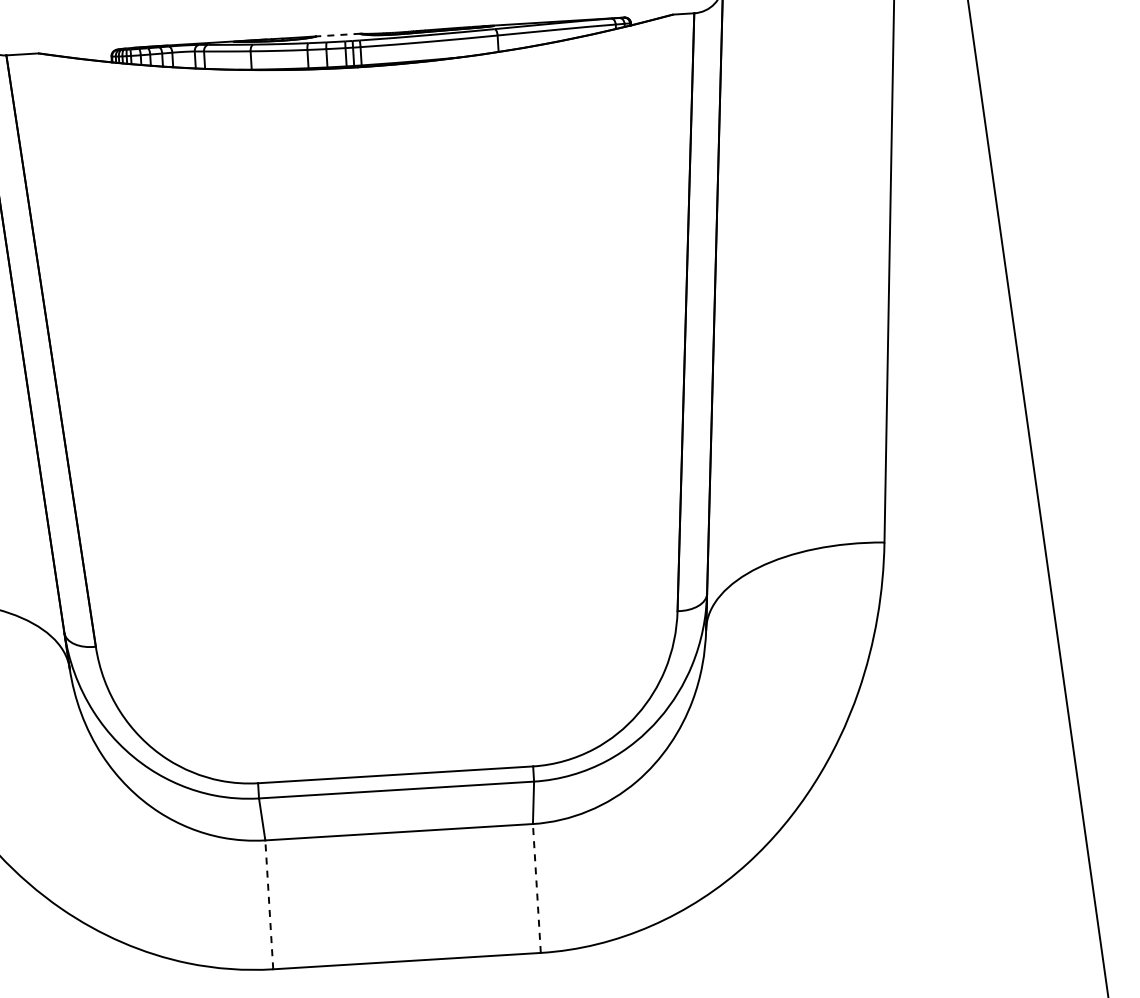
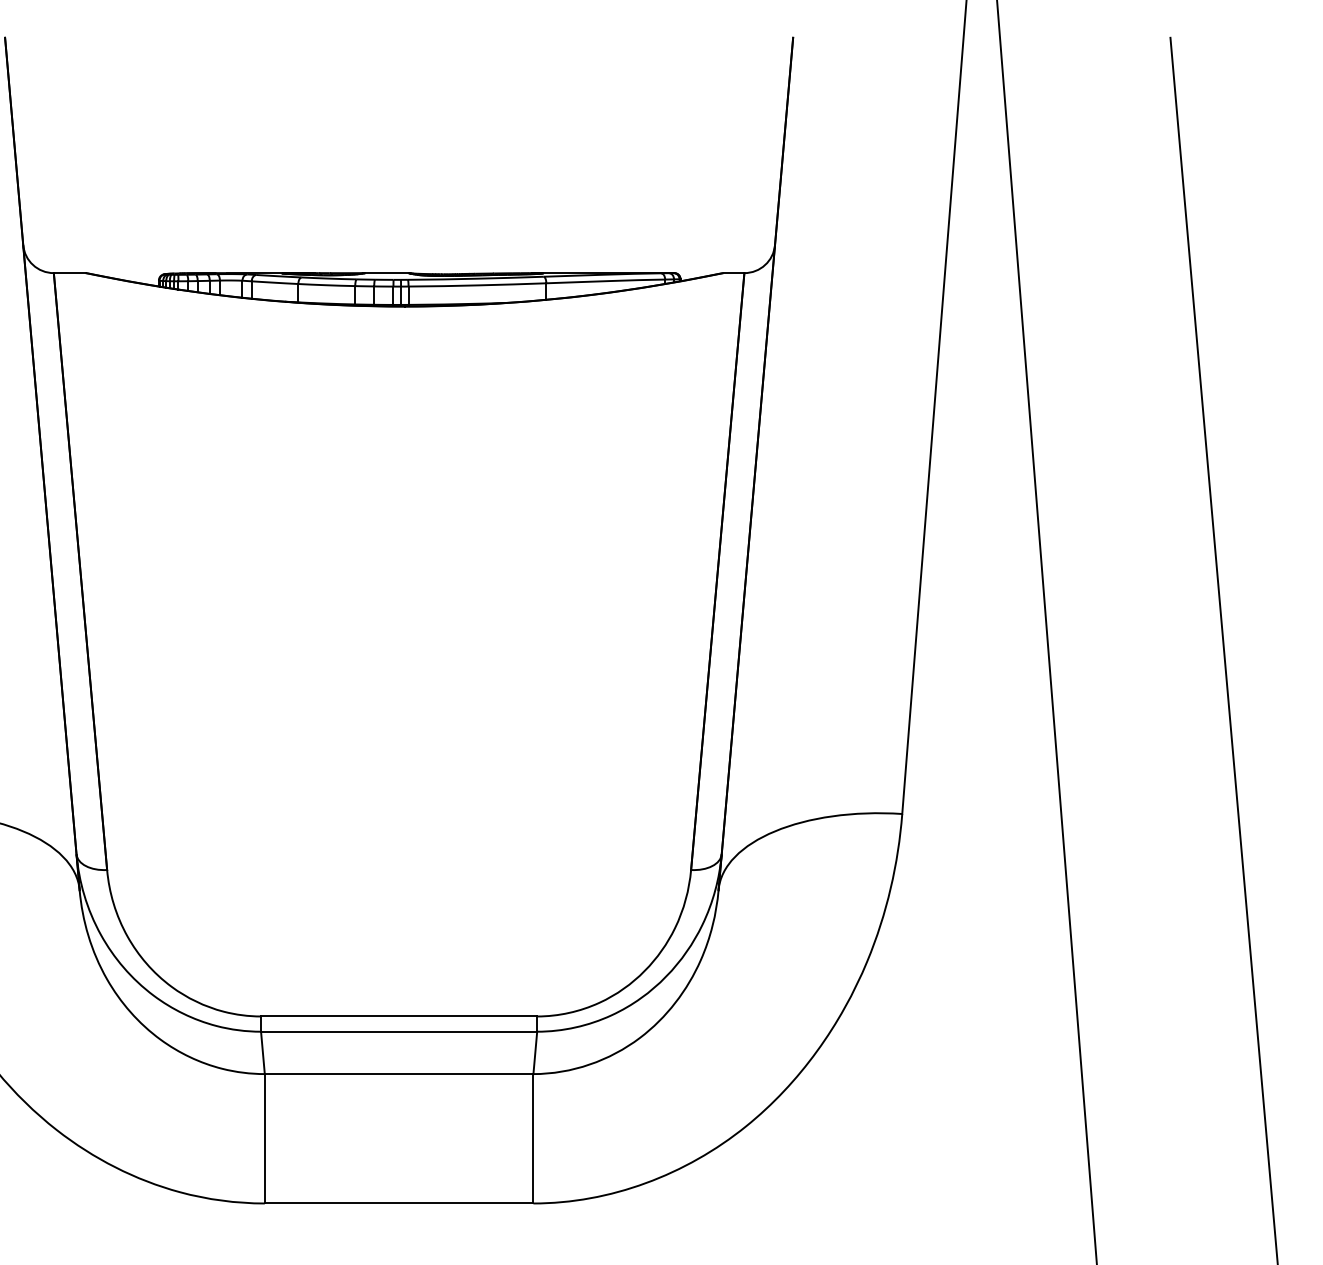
line: (337, 35) -> (386, 273), dashed -> solid
line: (536, 888) -> (533, 1138), dashed -> solid
line: (268, 904) -> (264, 1138), dashed -> solid

